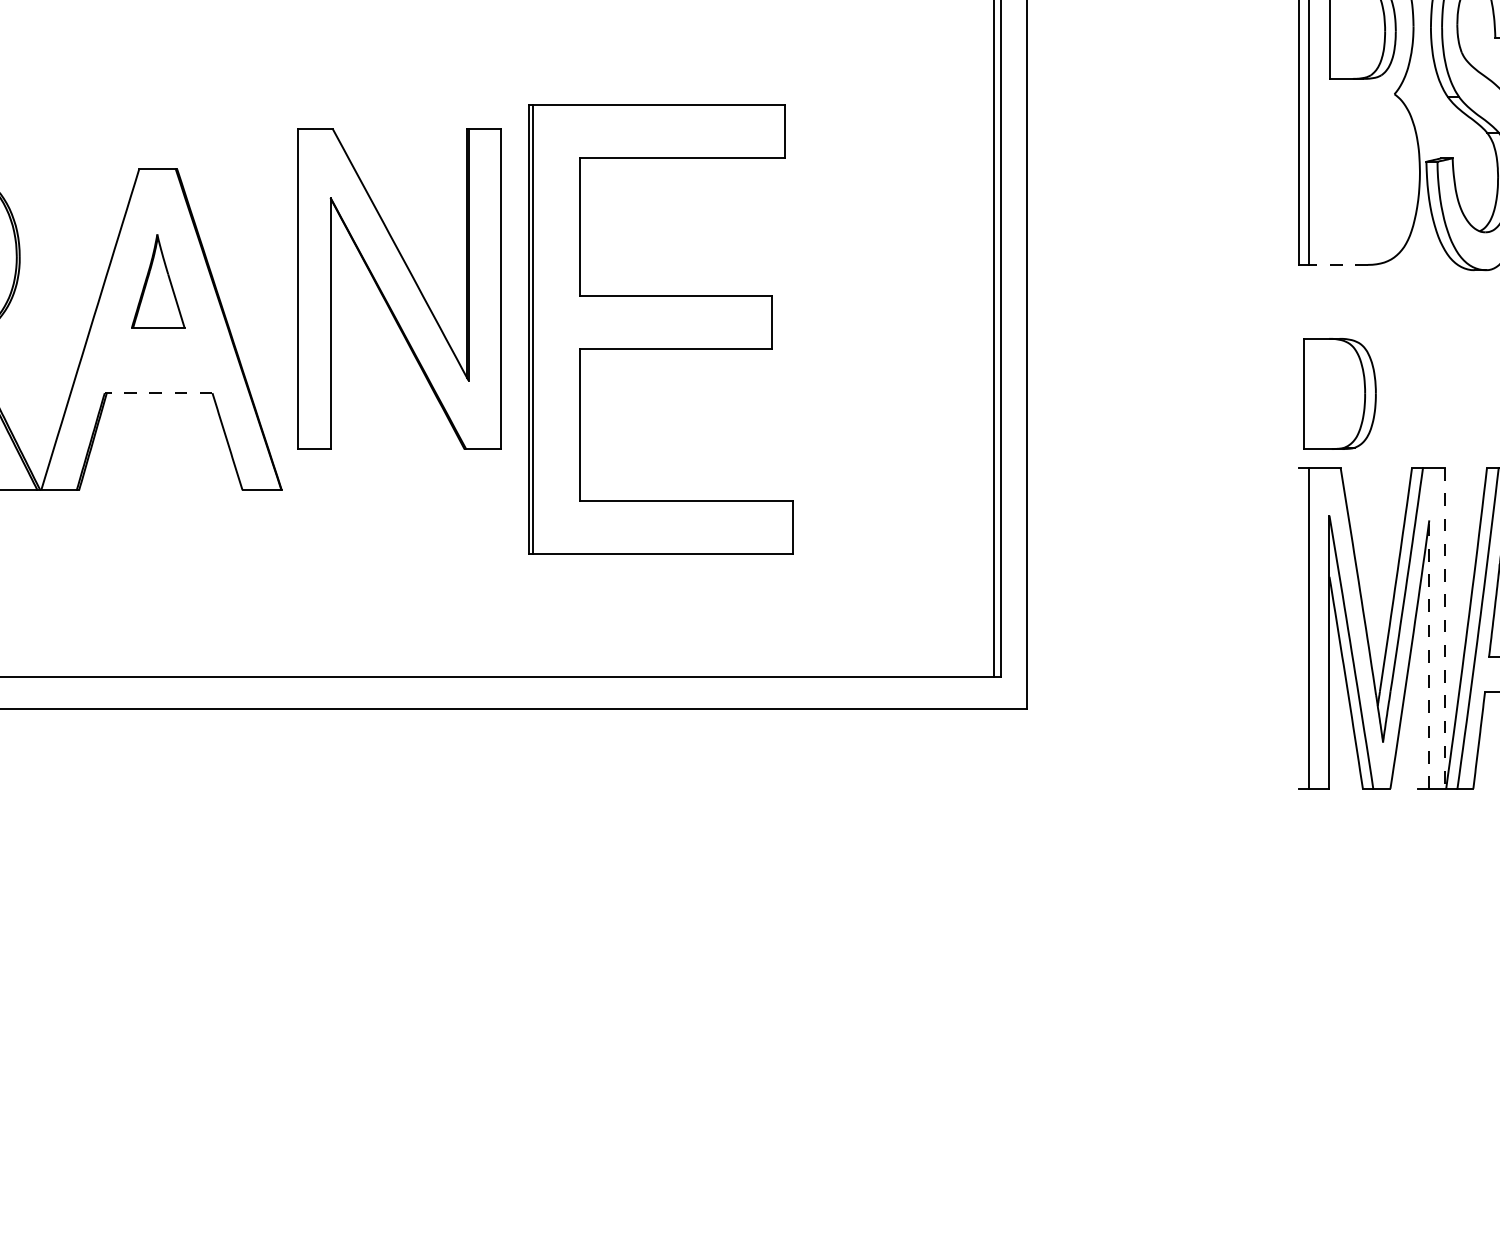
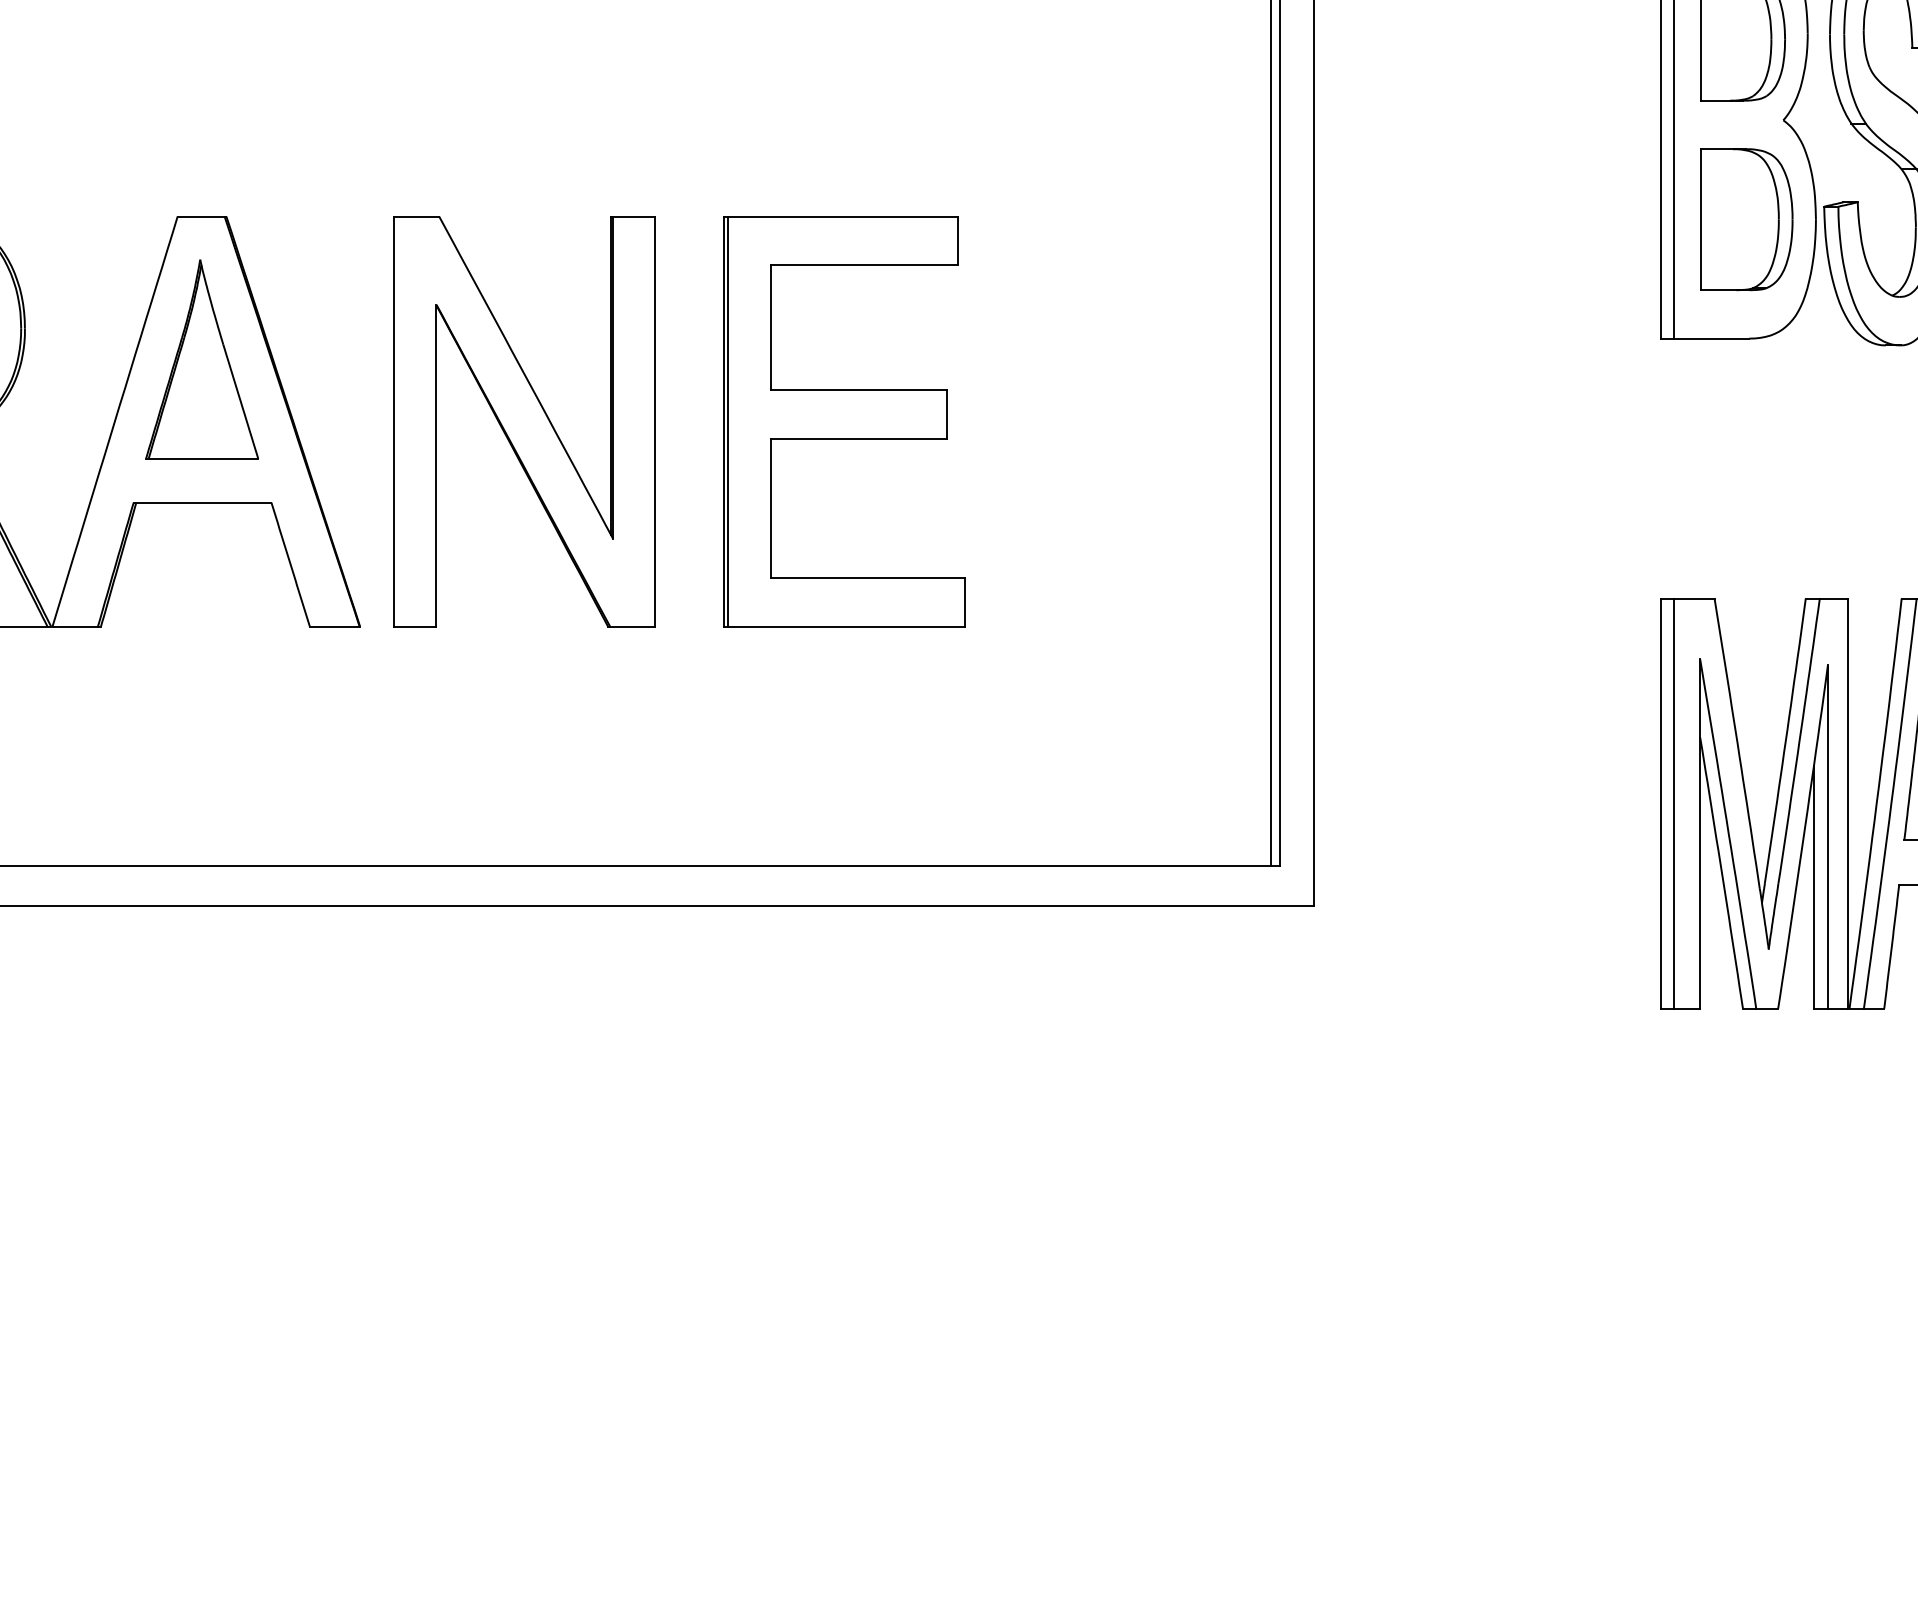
line: (1338, 264) -> (1711, 338), dashed -> solid
part: (157, 281) -> (201, 359), size x1.67
part: (399, 289) -> (524, 421), moved
part: (660, 329) -> (844, 421), size x0.71
line: (158, 393) -> (202, 502), dashed -> solid
part: (1339, 393) -> (1746, 219), moved
line: (1299, 628) -> (1661, 803), added
line: (1445, 629) -> (1848, 804), dashed -> solid
line: (1428, 654) -> (1827, 837), dashed -> solid
line: (1418, 694) -> (1813, 887), added

